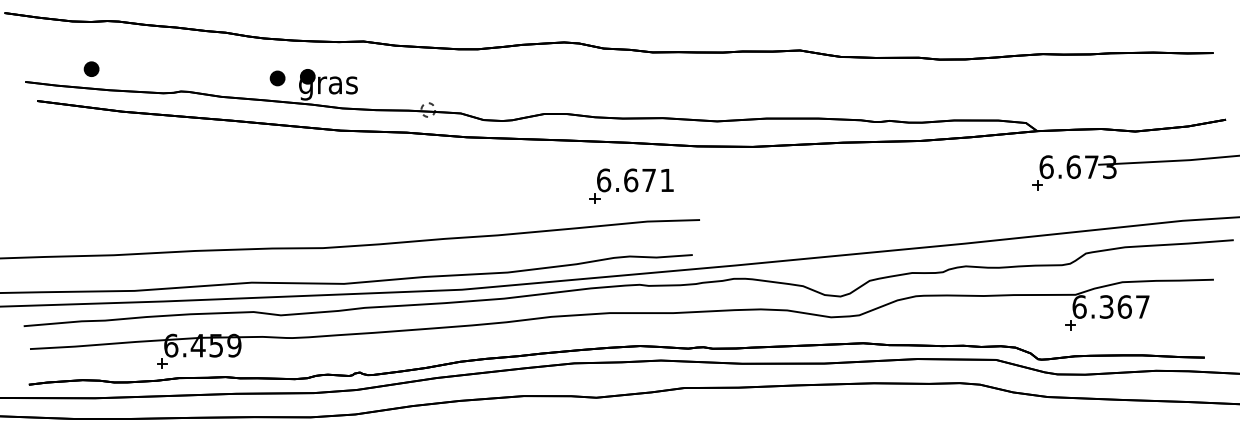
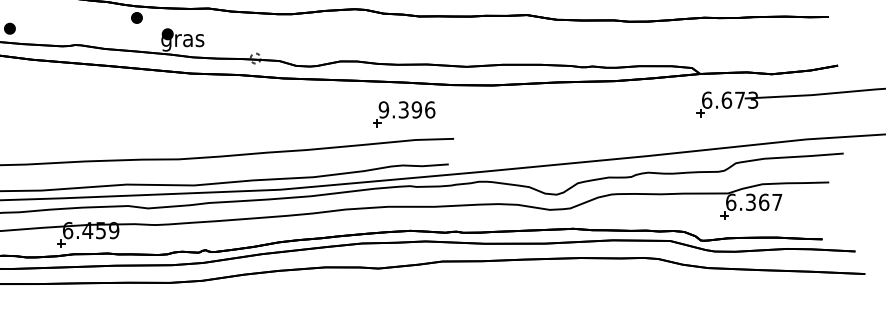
part: (277, 78) -> (136, 18), moved
text: (635, 180) -> (406, 109), 6.671 -> 9.396

